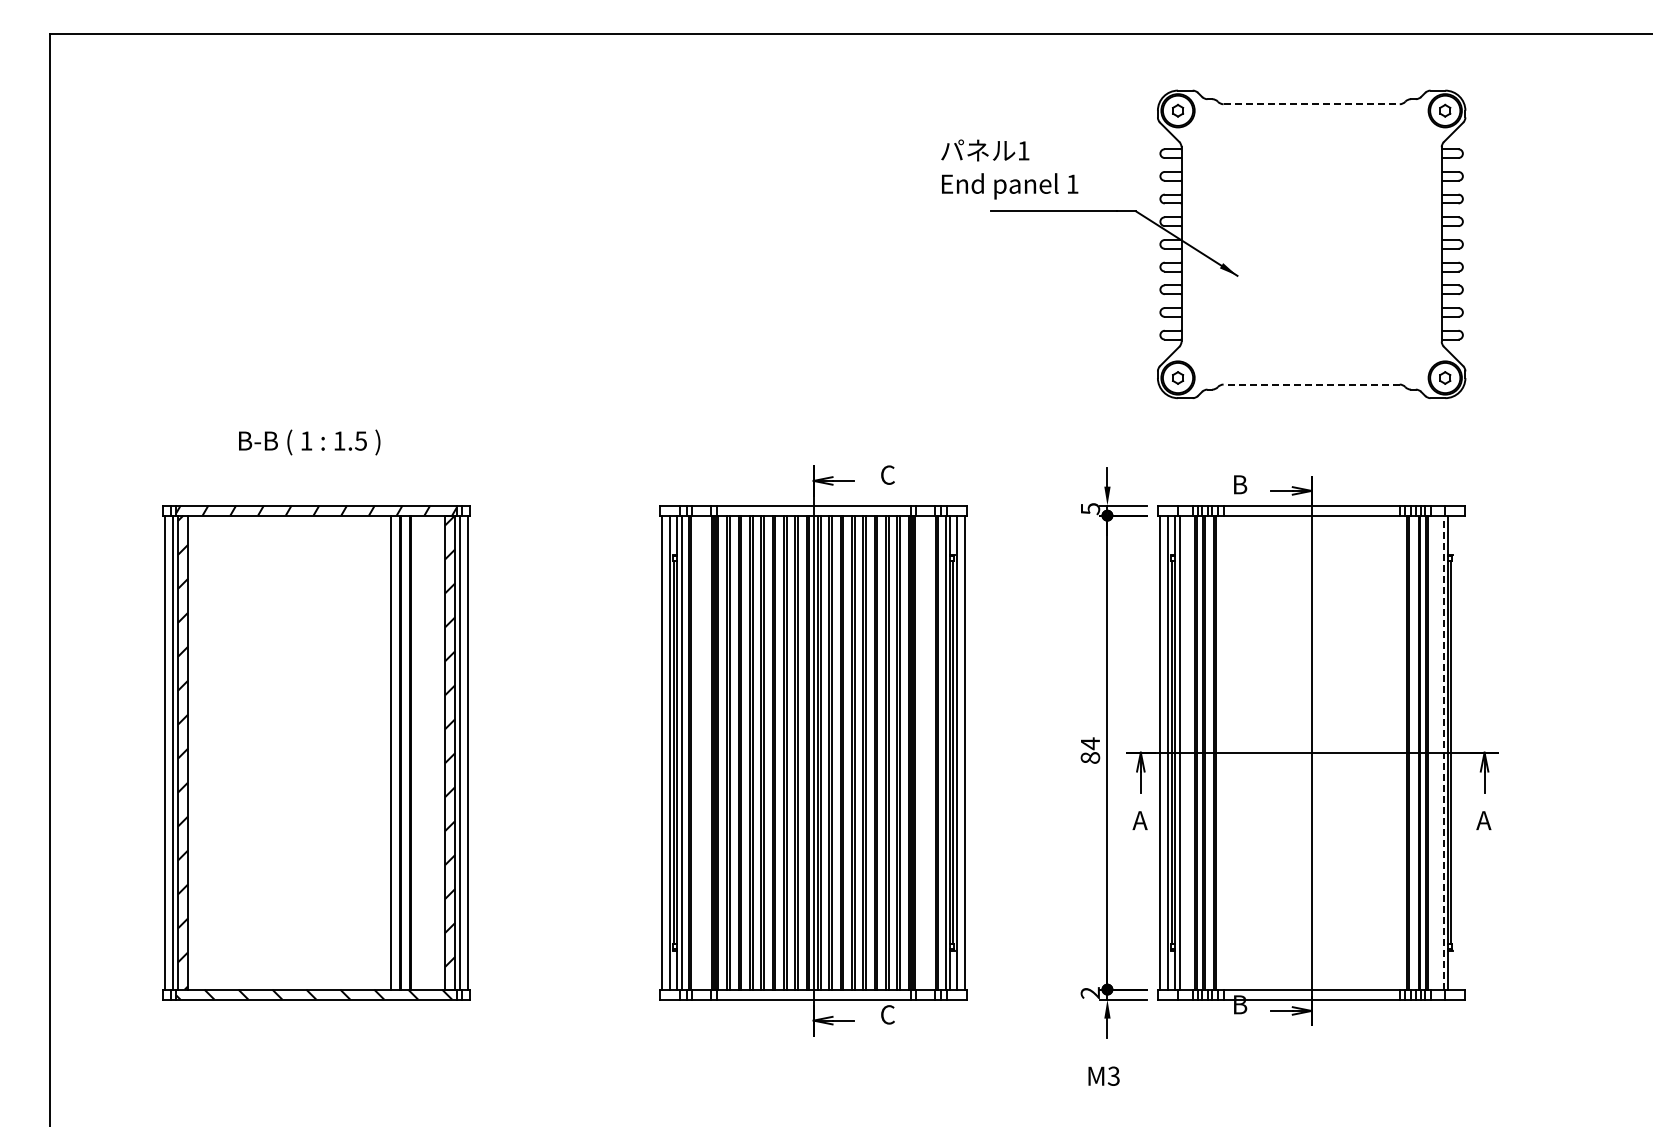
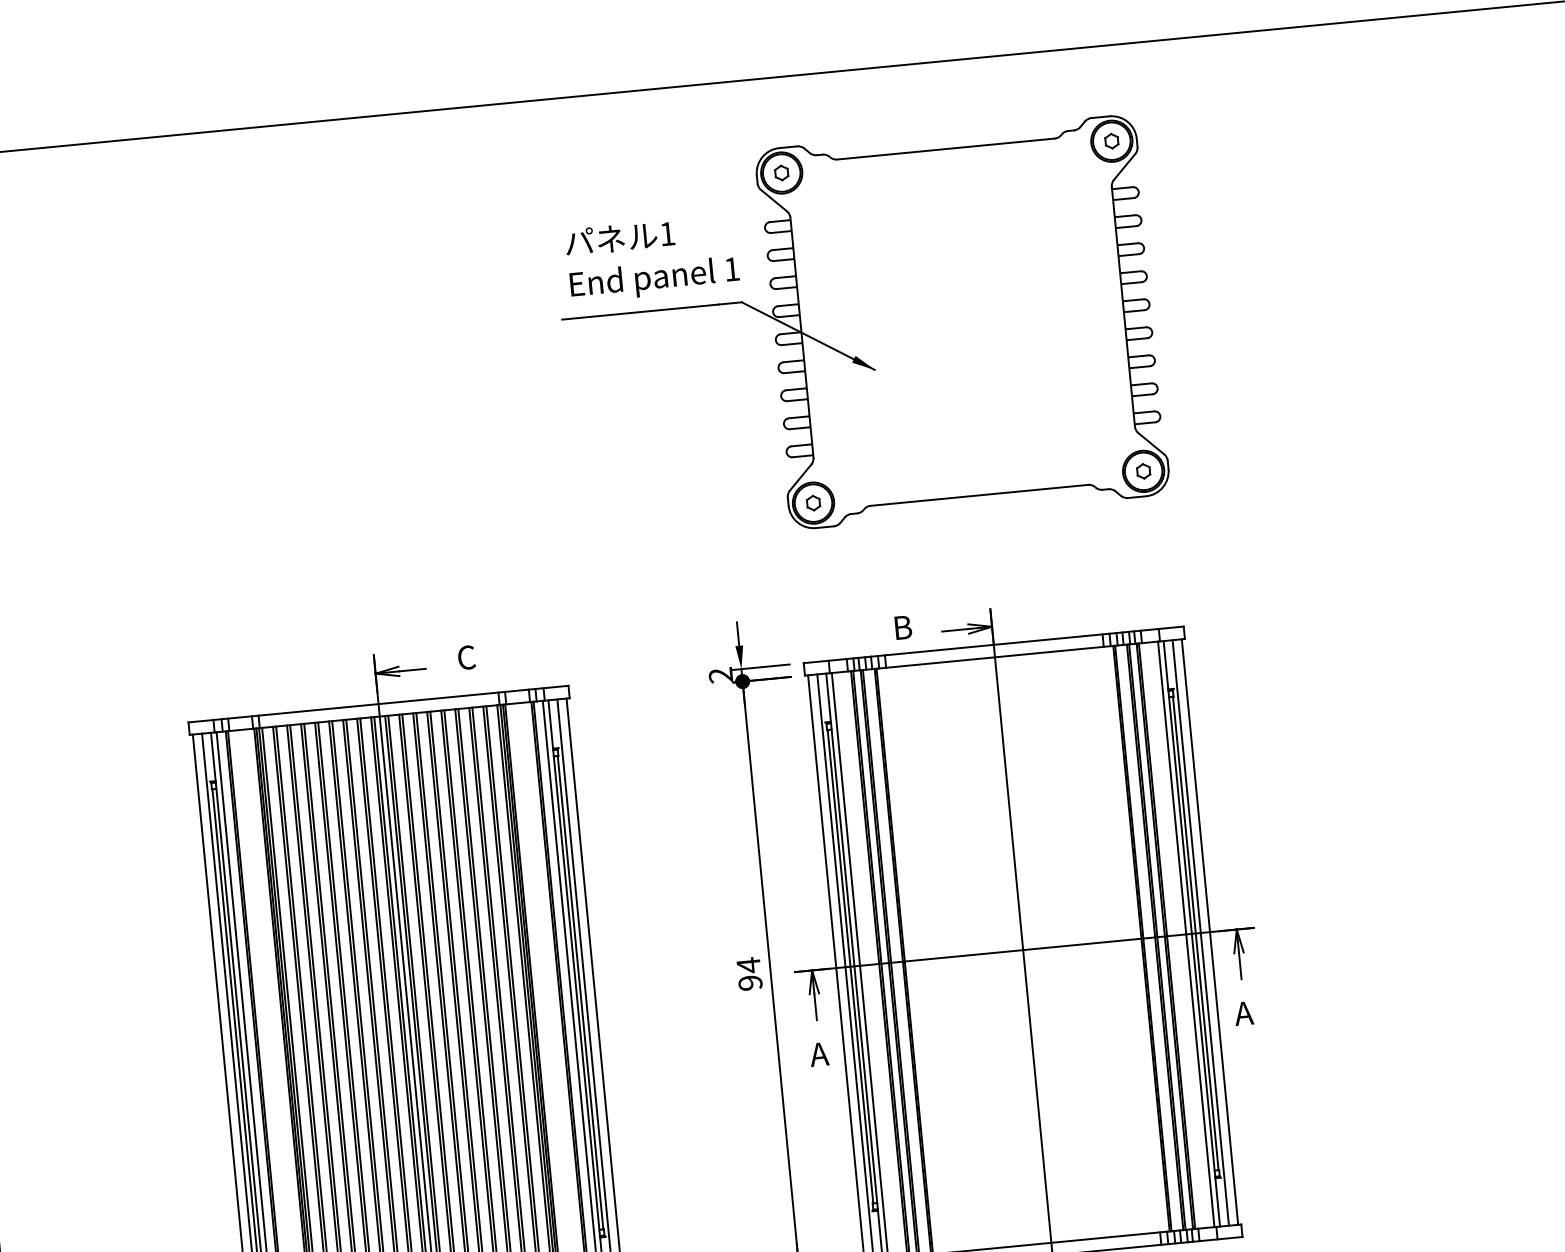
line: (1312, 104) -> (947, 149), dashed -> solid
text: (1009, 169) -> (652, 258), moved
line: (1311, 384) -> (979, 495), dashed -> solid
text: (1090, 509) -> (721, 676), 5 -> 2
line: (1443, 752) -> (1186, 934), dashed -> solid
line: (1455, 752) -> (1200, 932), added
line: (1462, 752) -> (1209, 931), added
text: (1090, 757) -> (750, 982), 84 -> 94

